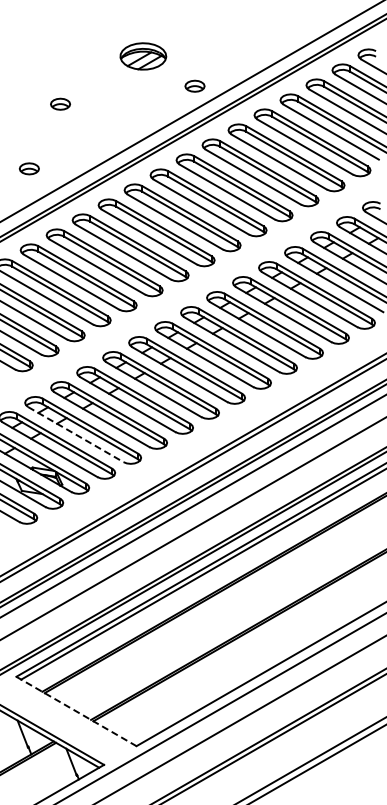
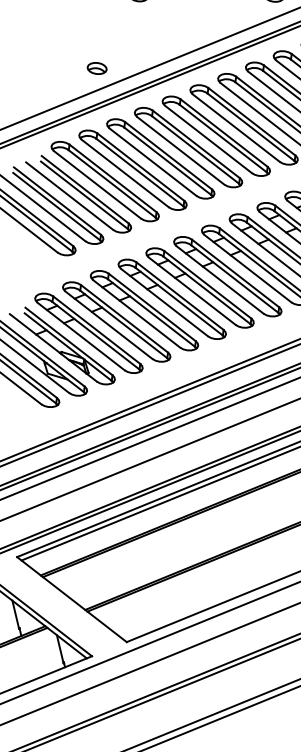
part: (28, 168) -> (96, 68), moved
line: (76, 434) -> (109, 325), dashed -> solid
line: (76, 711) -> (71, 599), dashed -> solid

